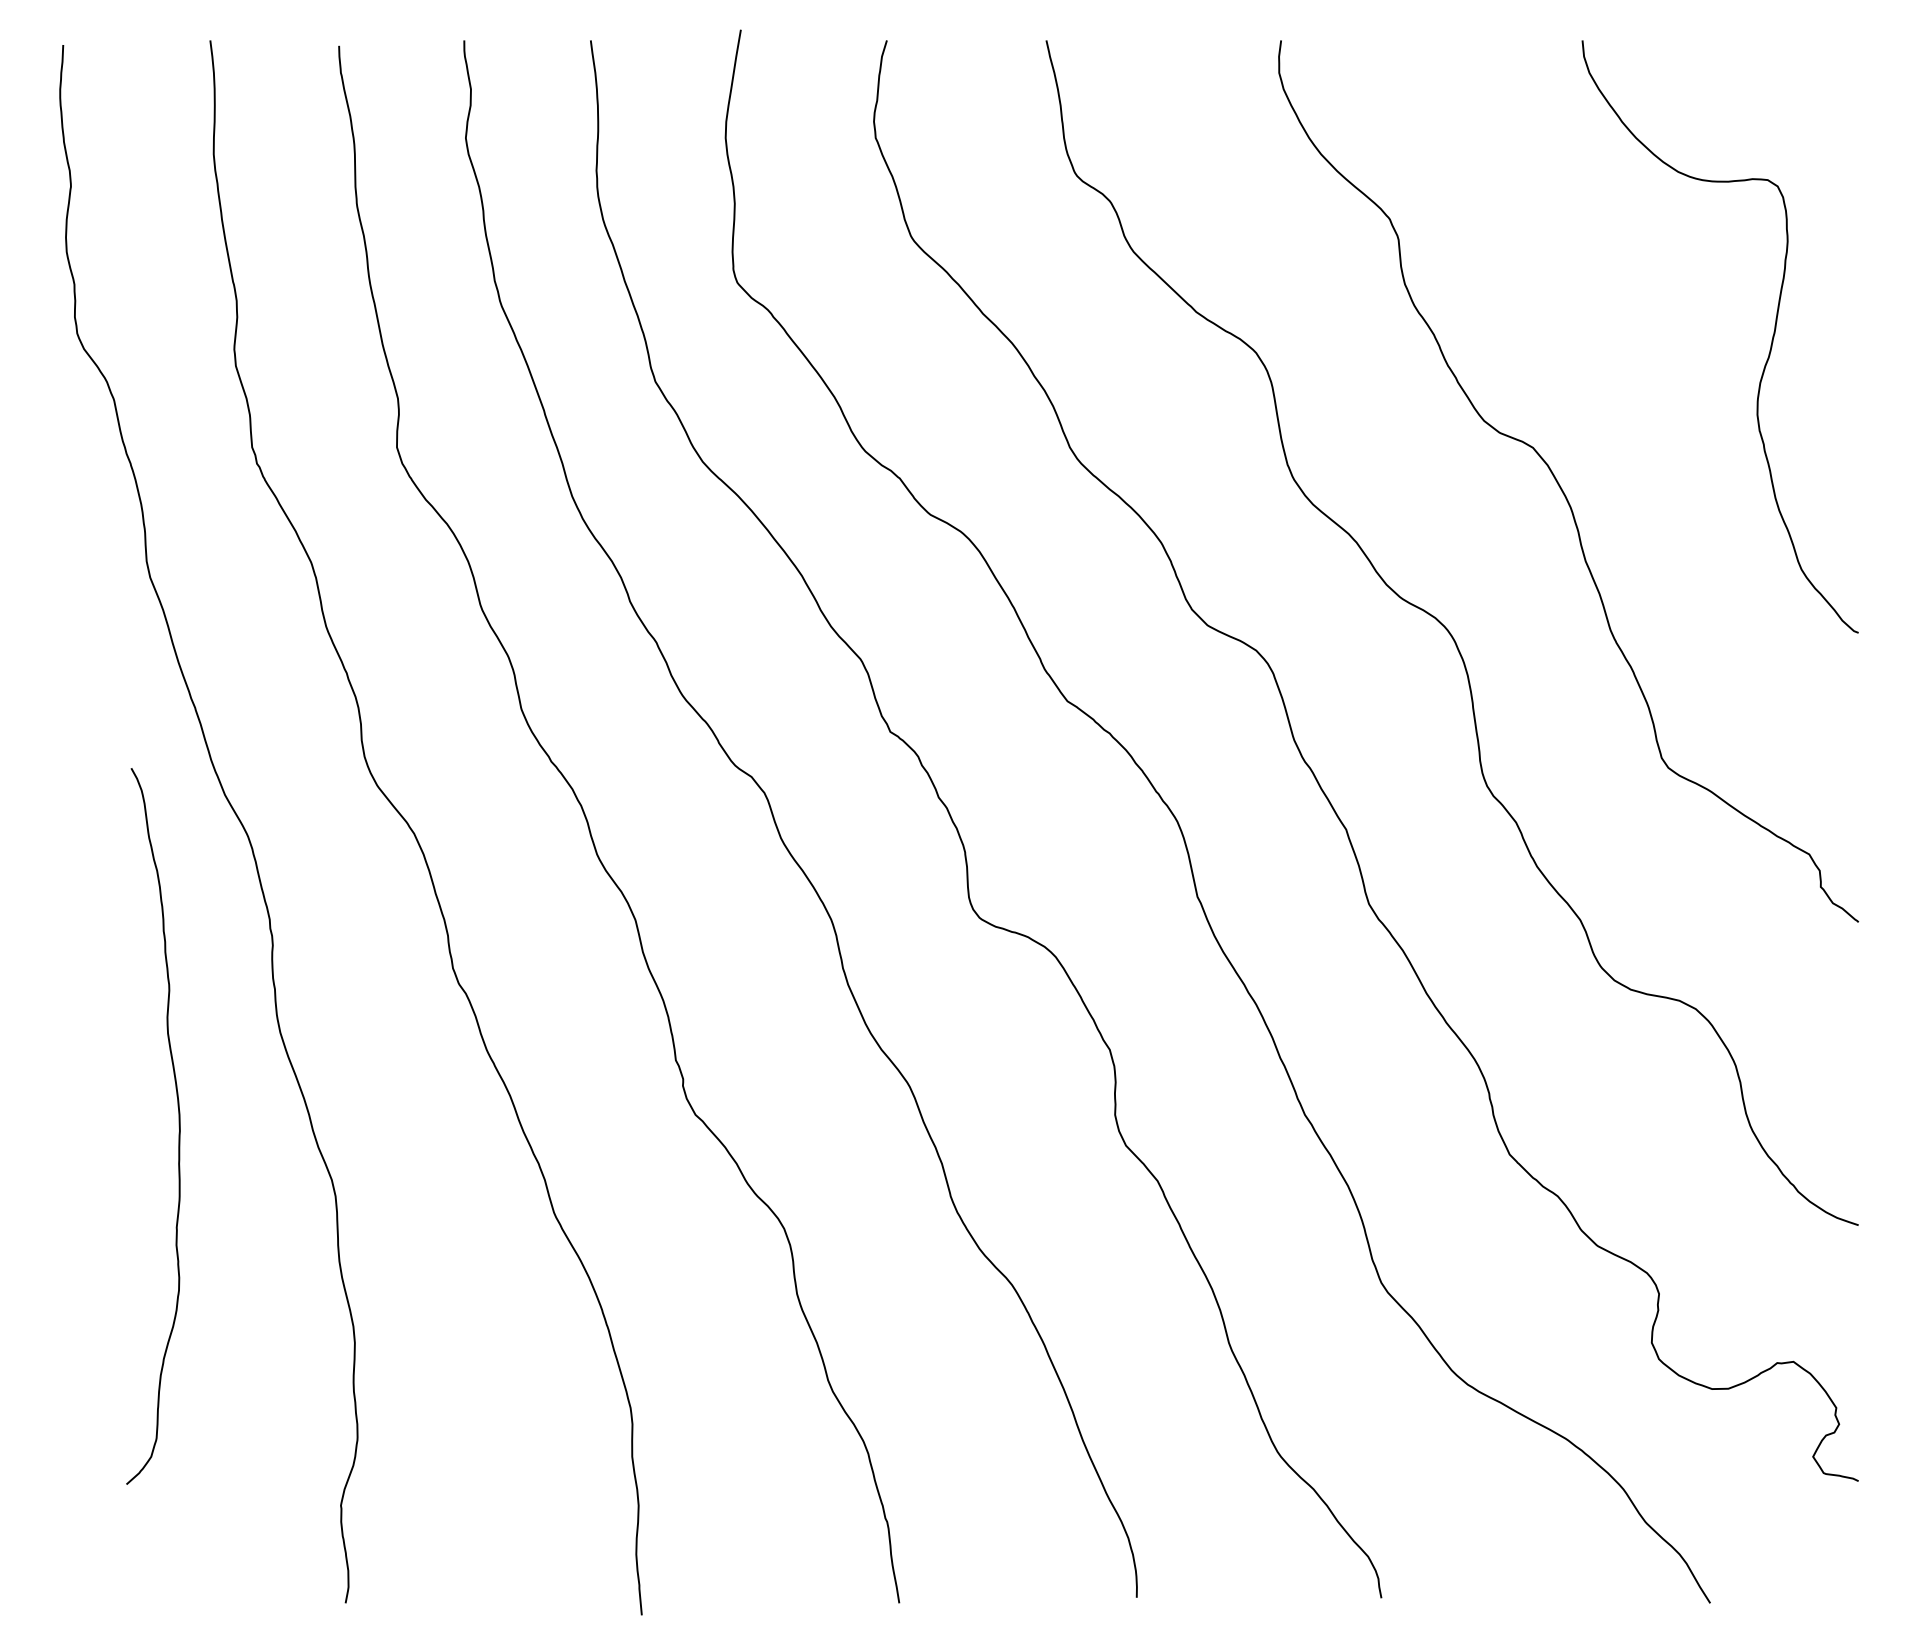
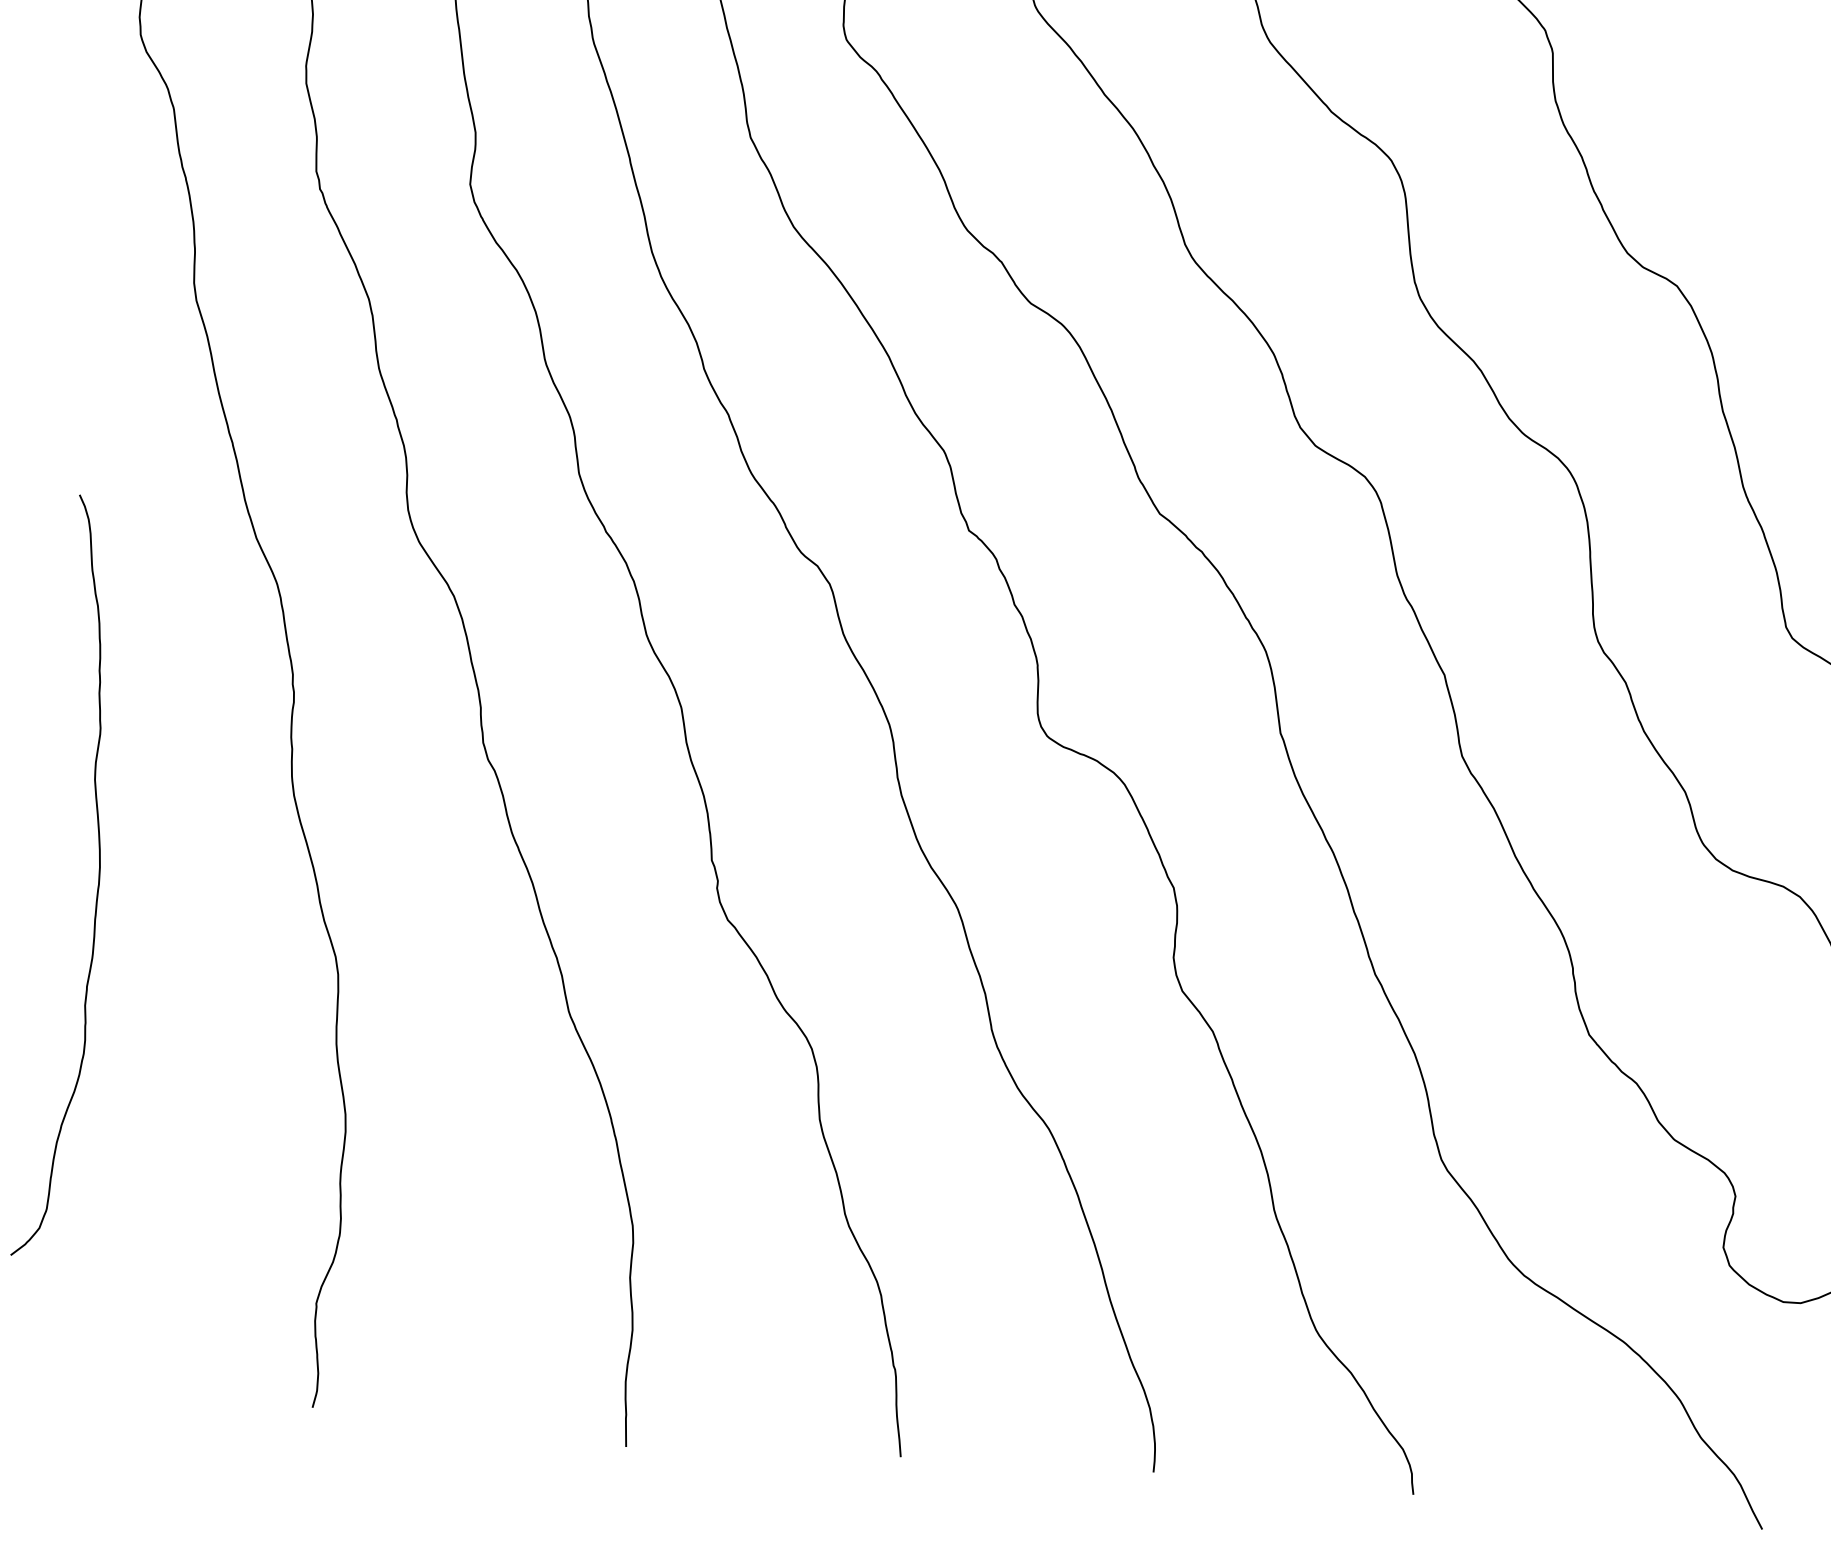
curve: (178, 1126) -> (97, 879), moved

